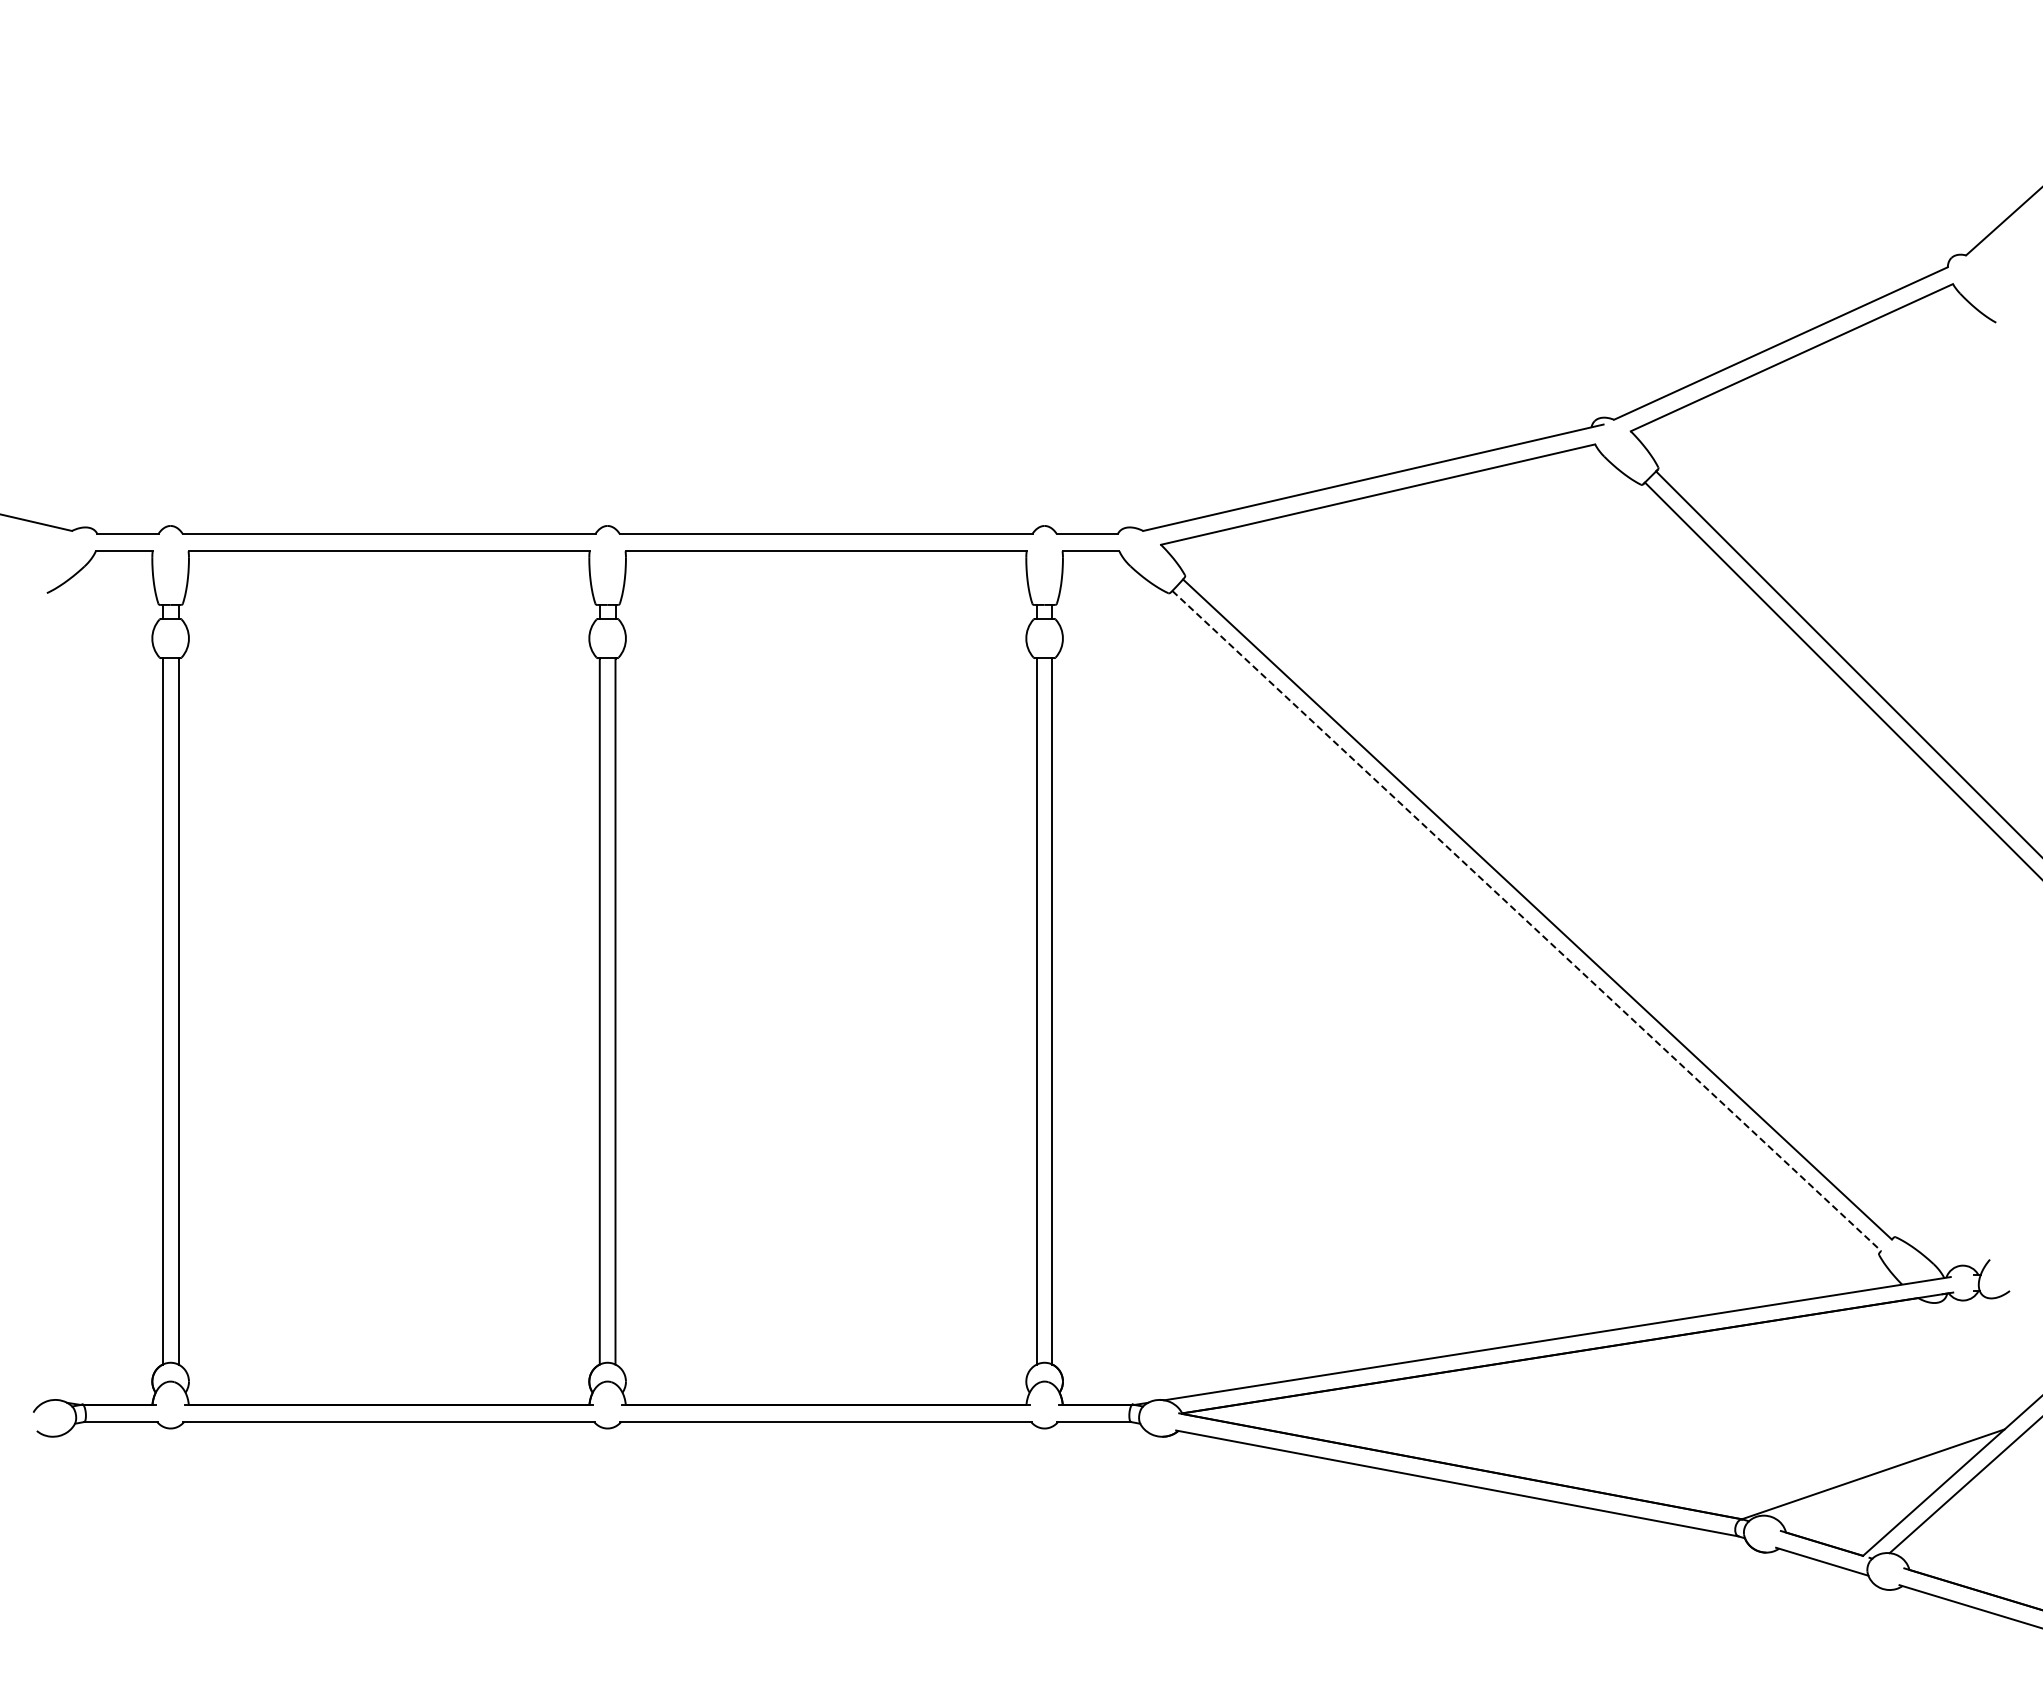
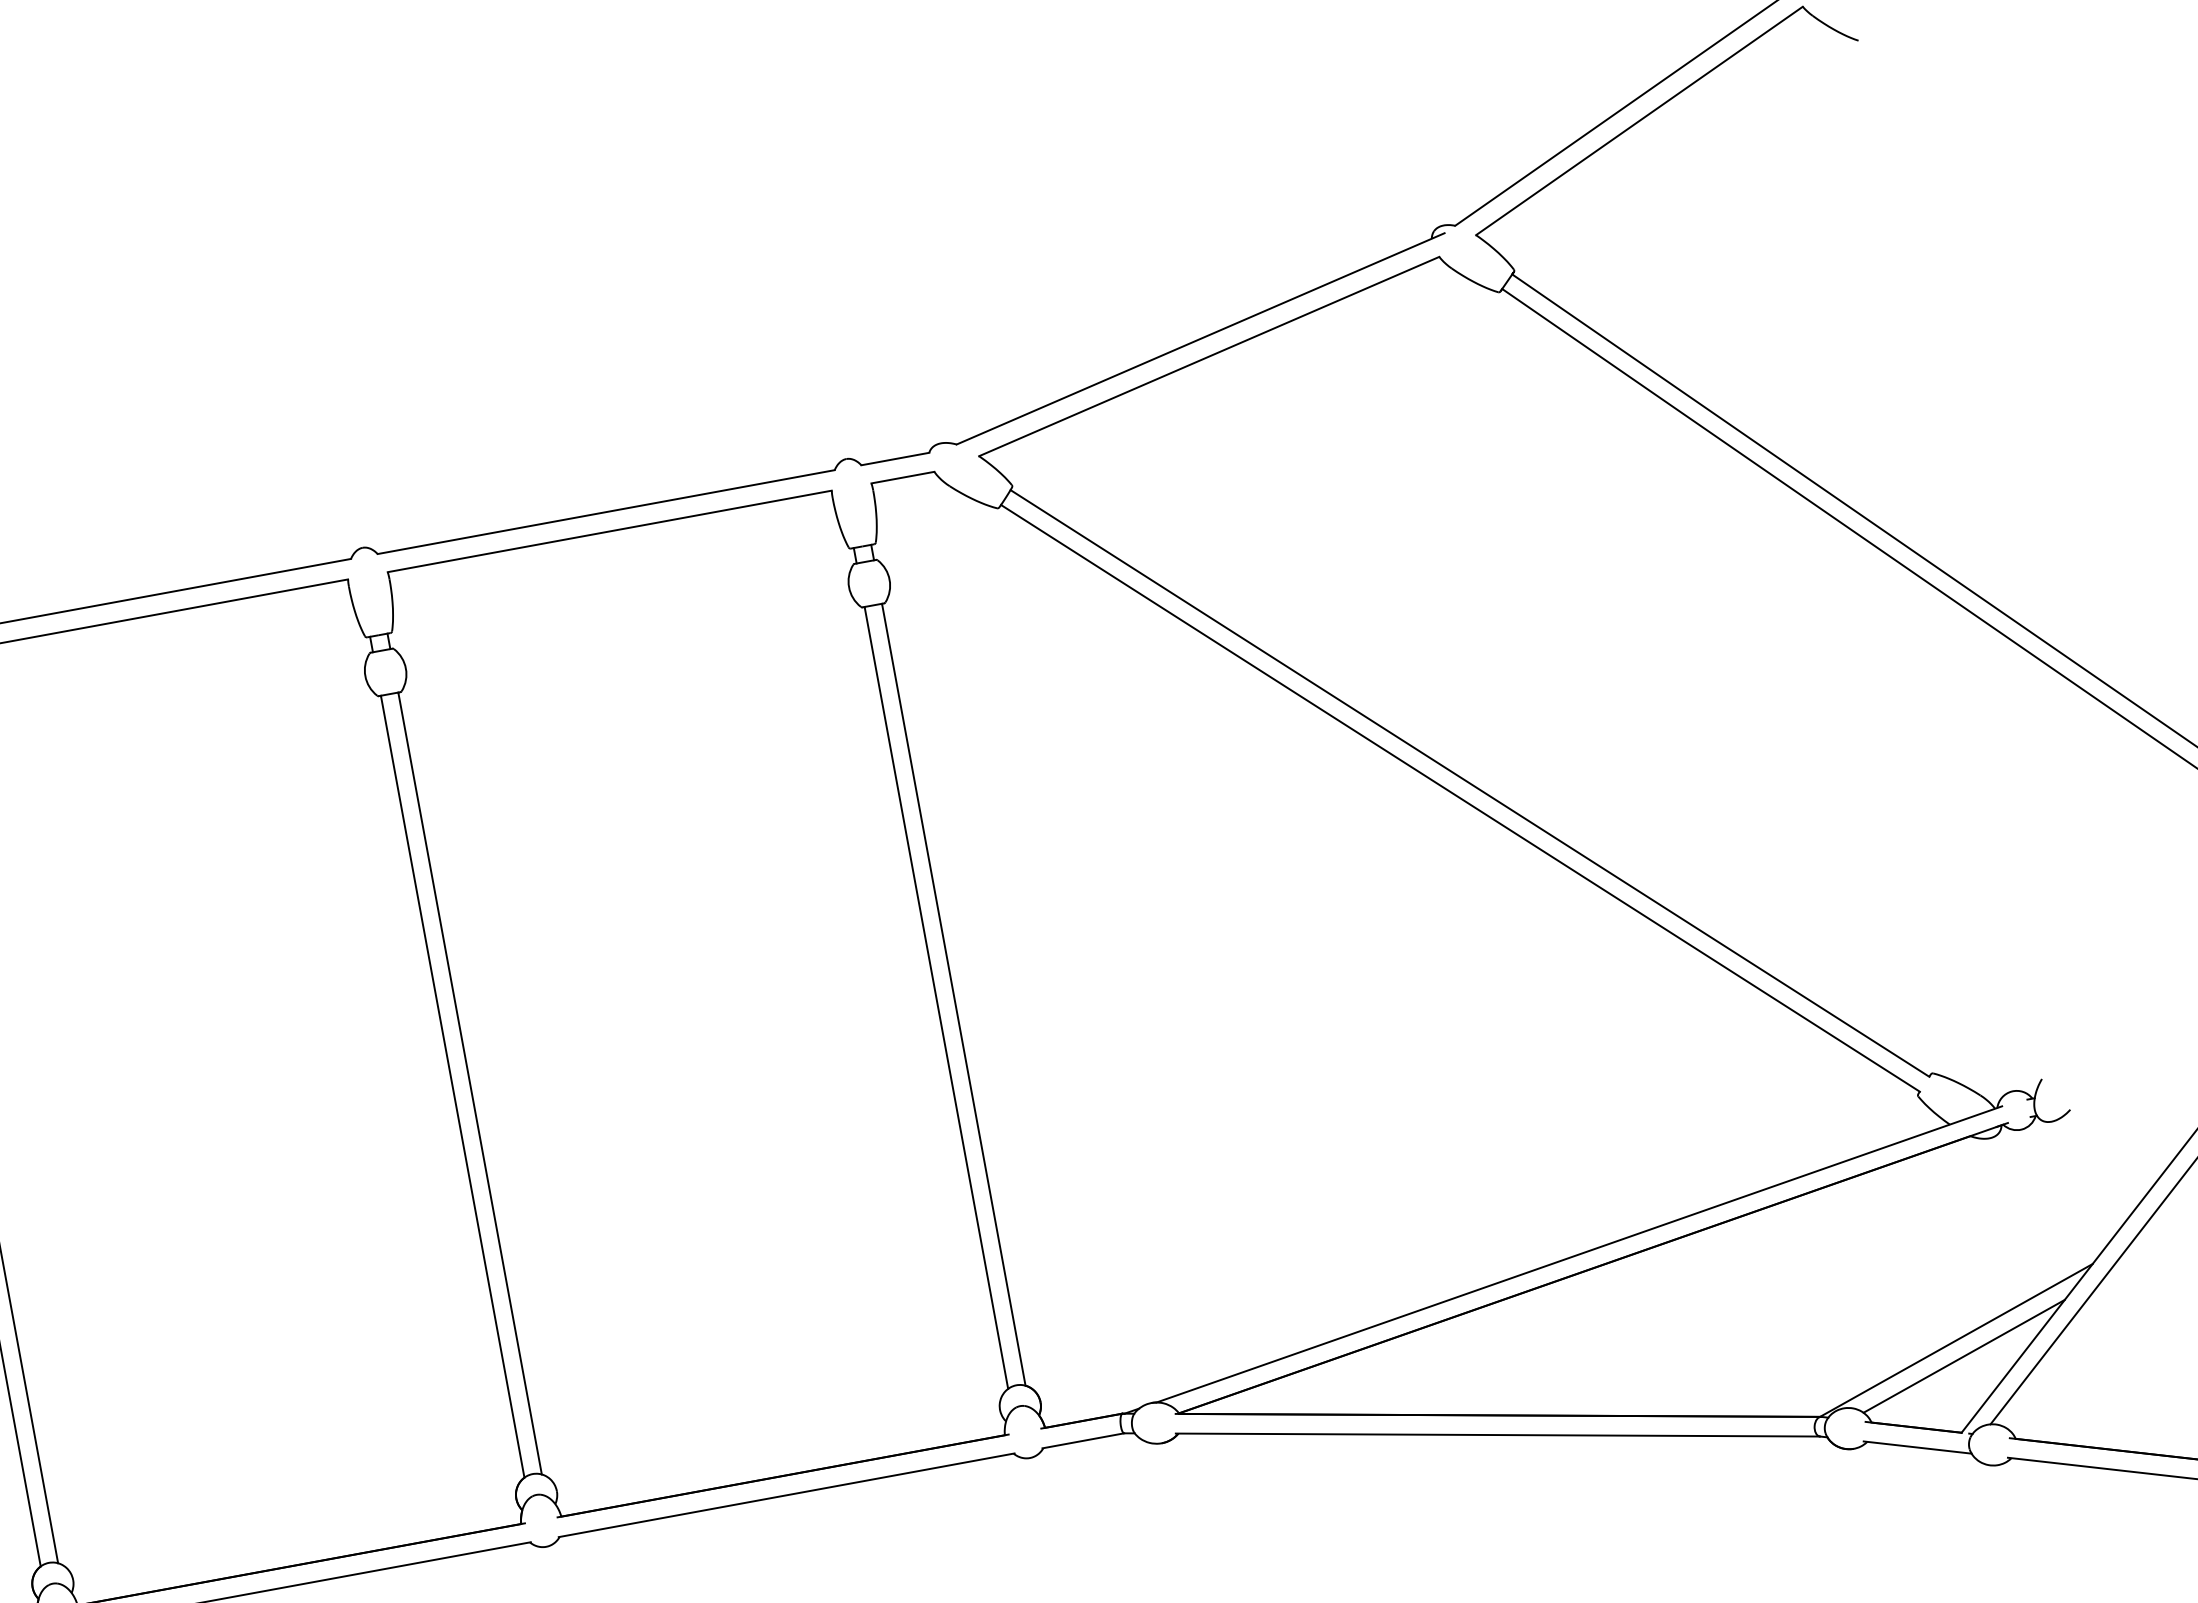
line: (1527, 921) -> (1461, 798), dashed -> solid
line: (1877, 1489) -> (1964, 1356), added

